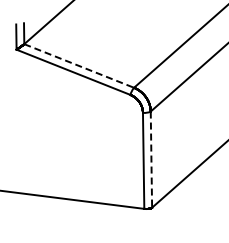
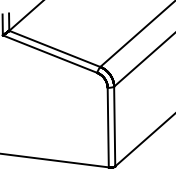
line: (79, 66) -> (55, 49), dashed -> solid
line: (151, 160) -> (114, 127), dashed -> solid

